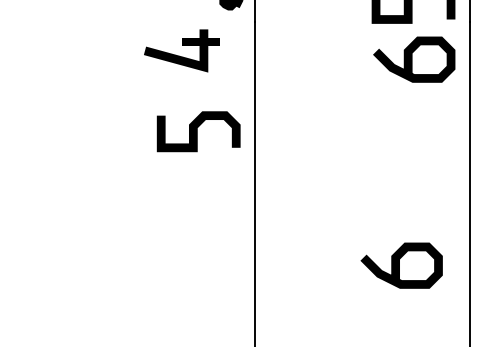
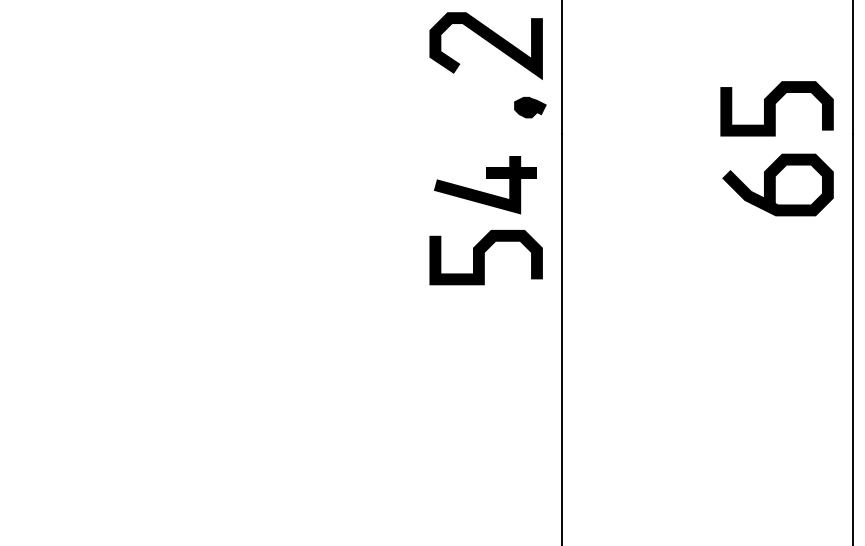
part: (179, 55) -> (482, 191), moved
curve: (197, 131) -> (484, 257), moved
curve: (399, 265) -> (758, 463), removed

